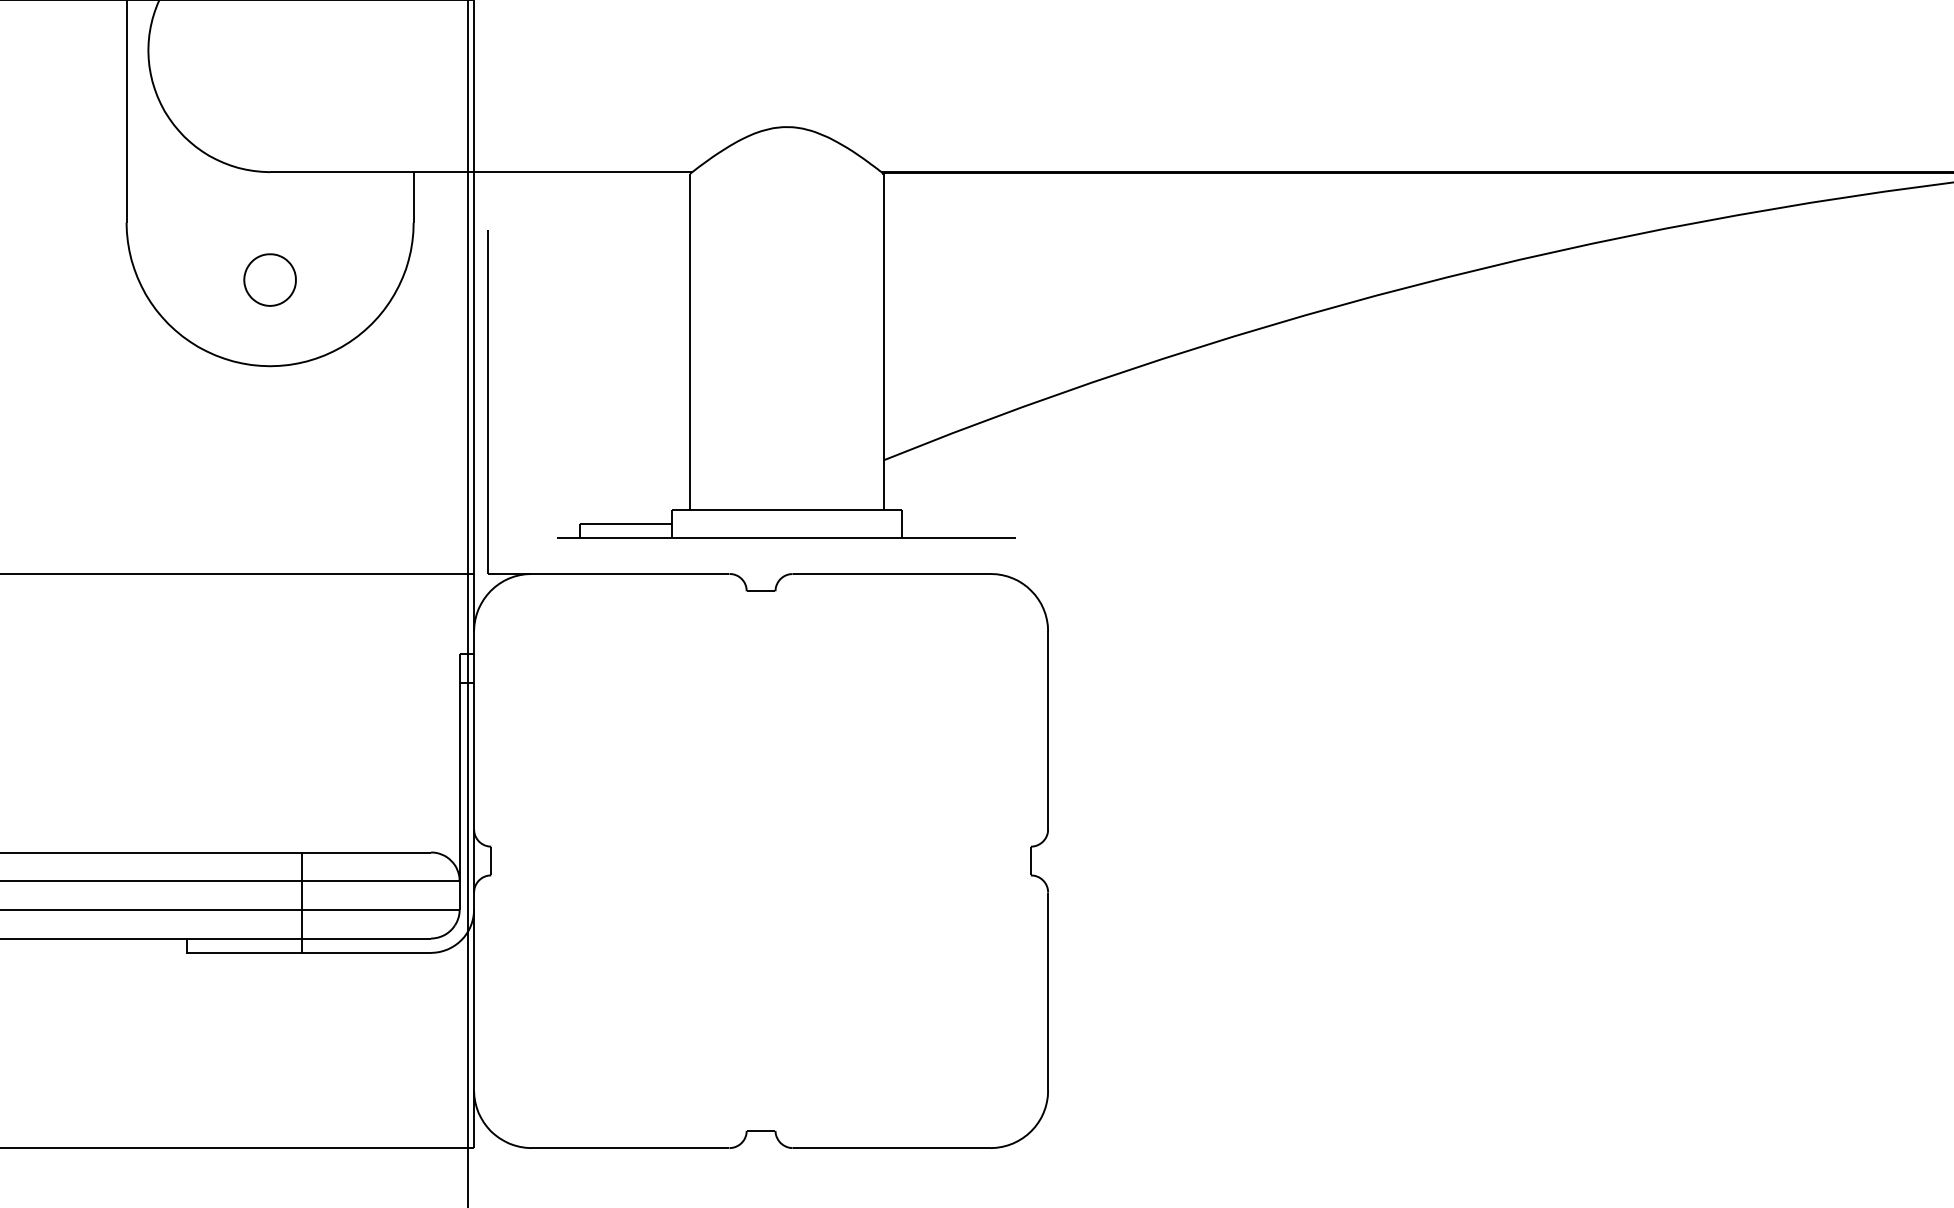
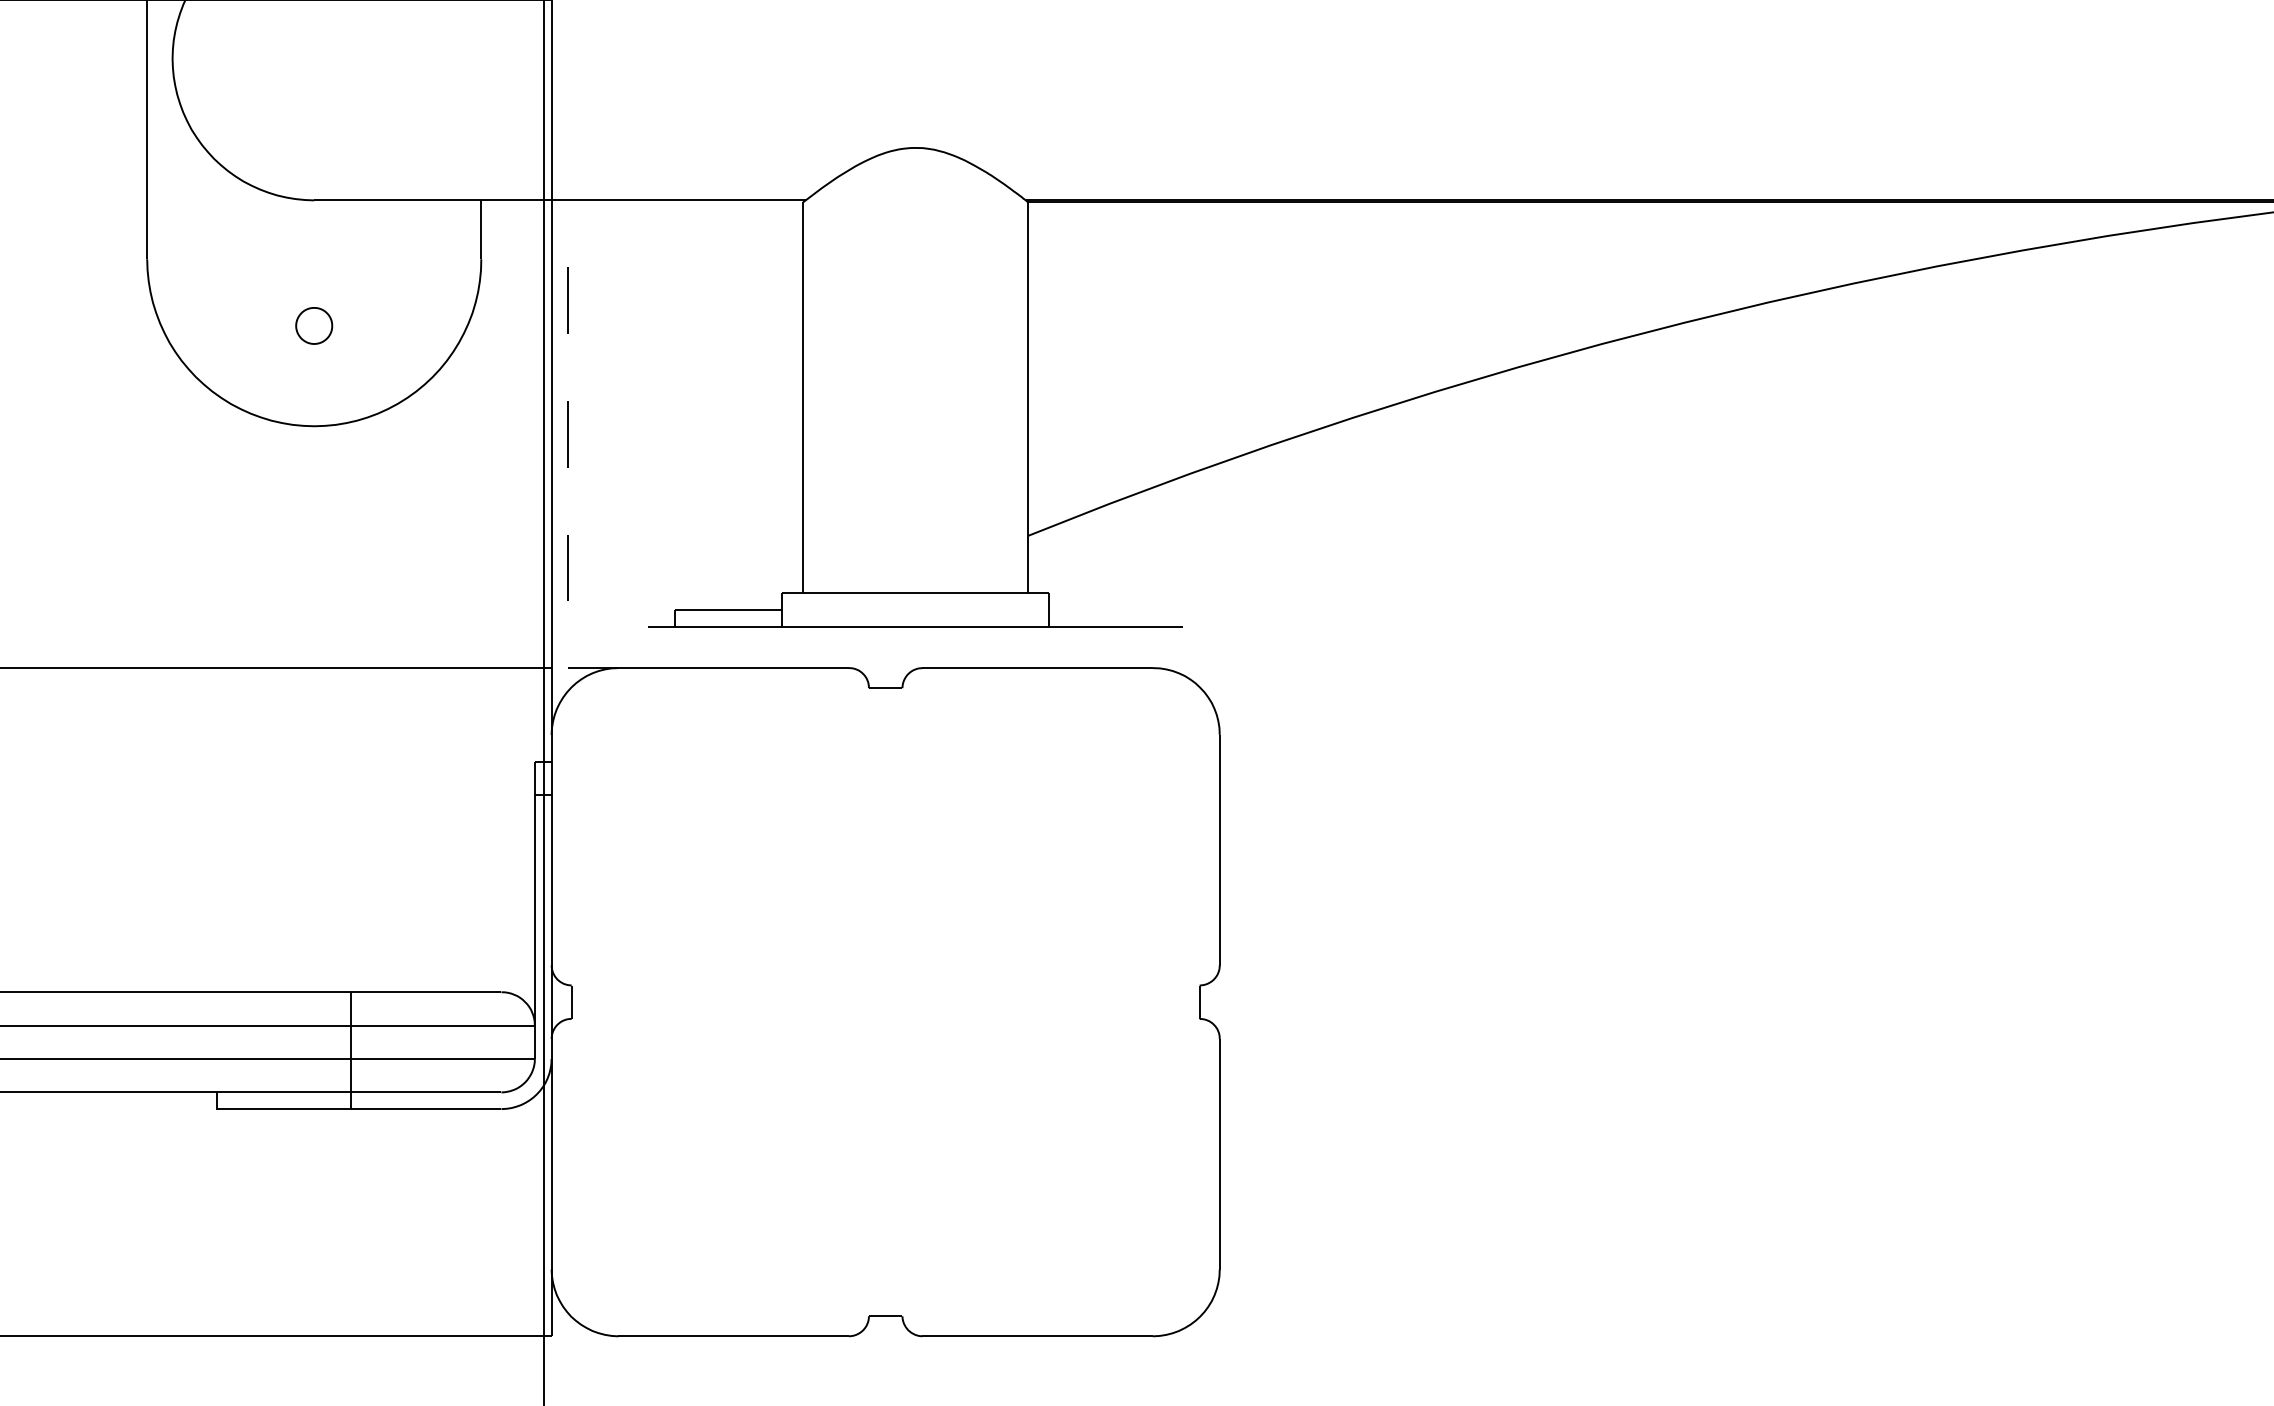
part: (269, 279) -> (313, 325), size x0.6
line: (488, 402) -> (568, 468), solid -> dashed

